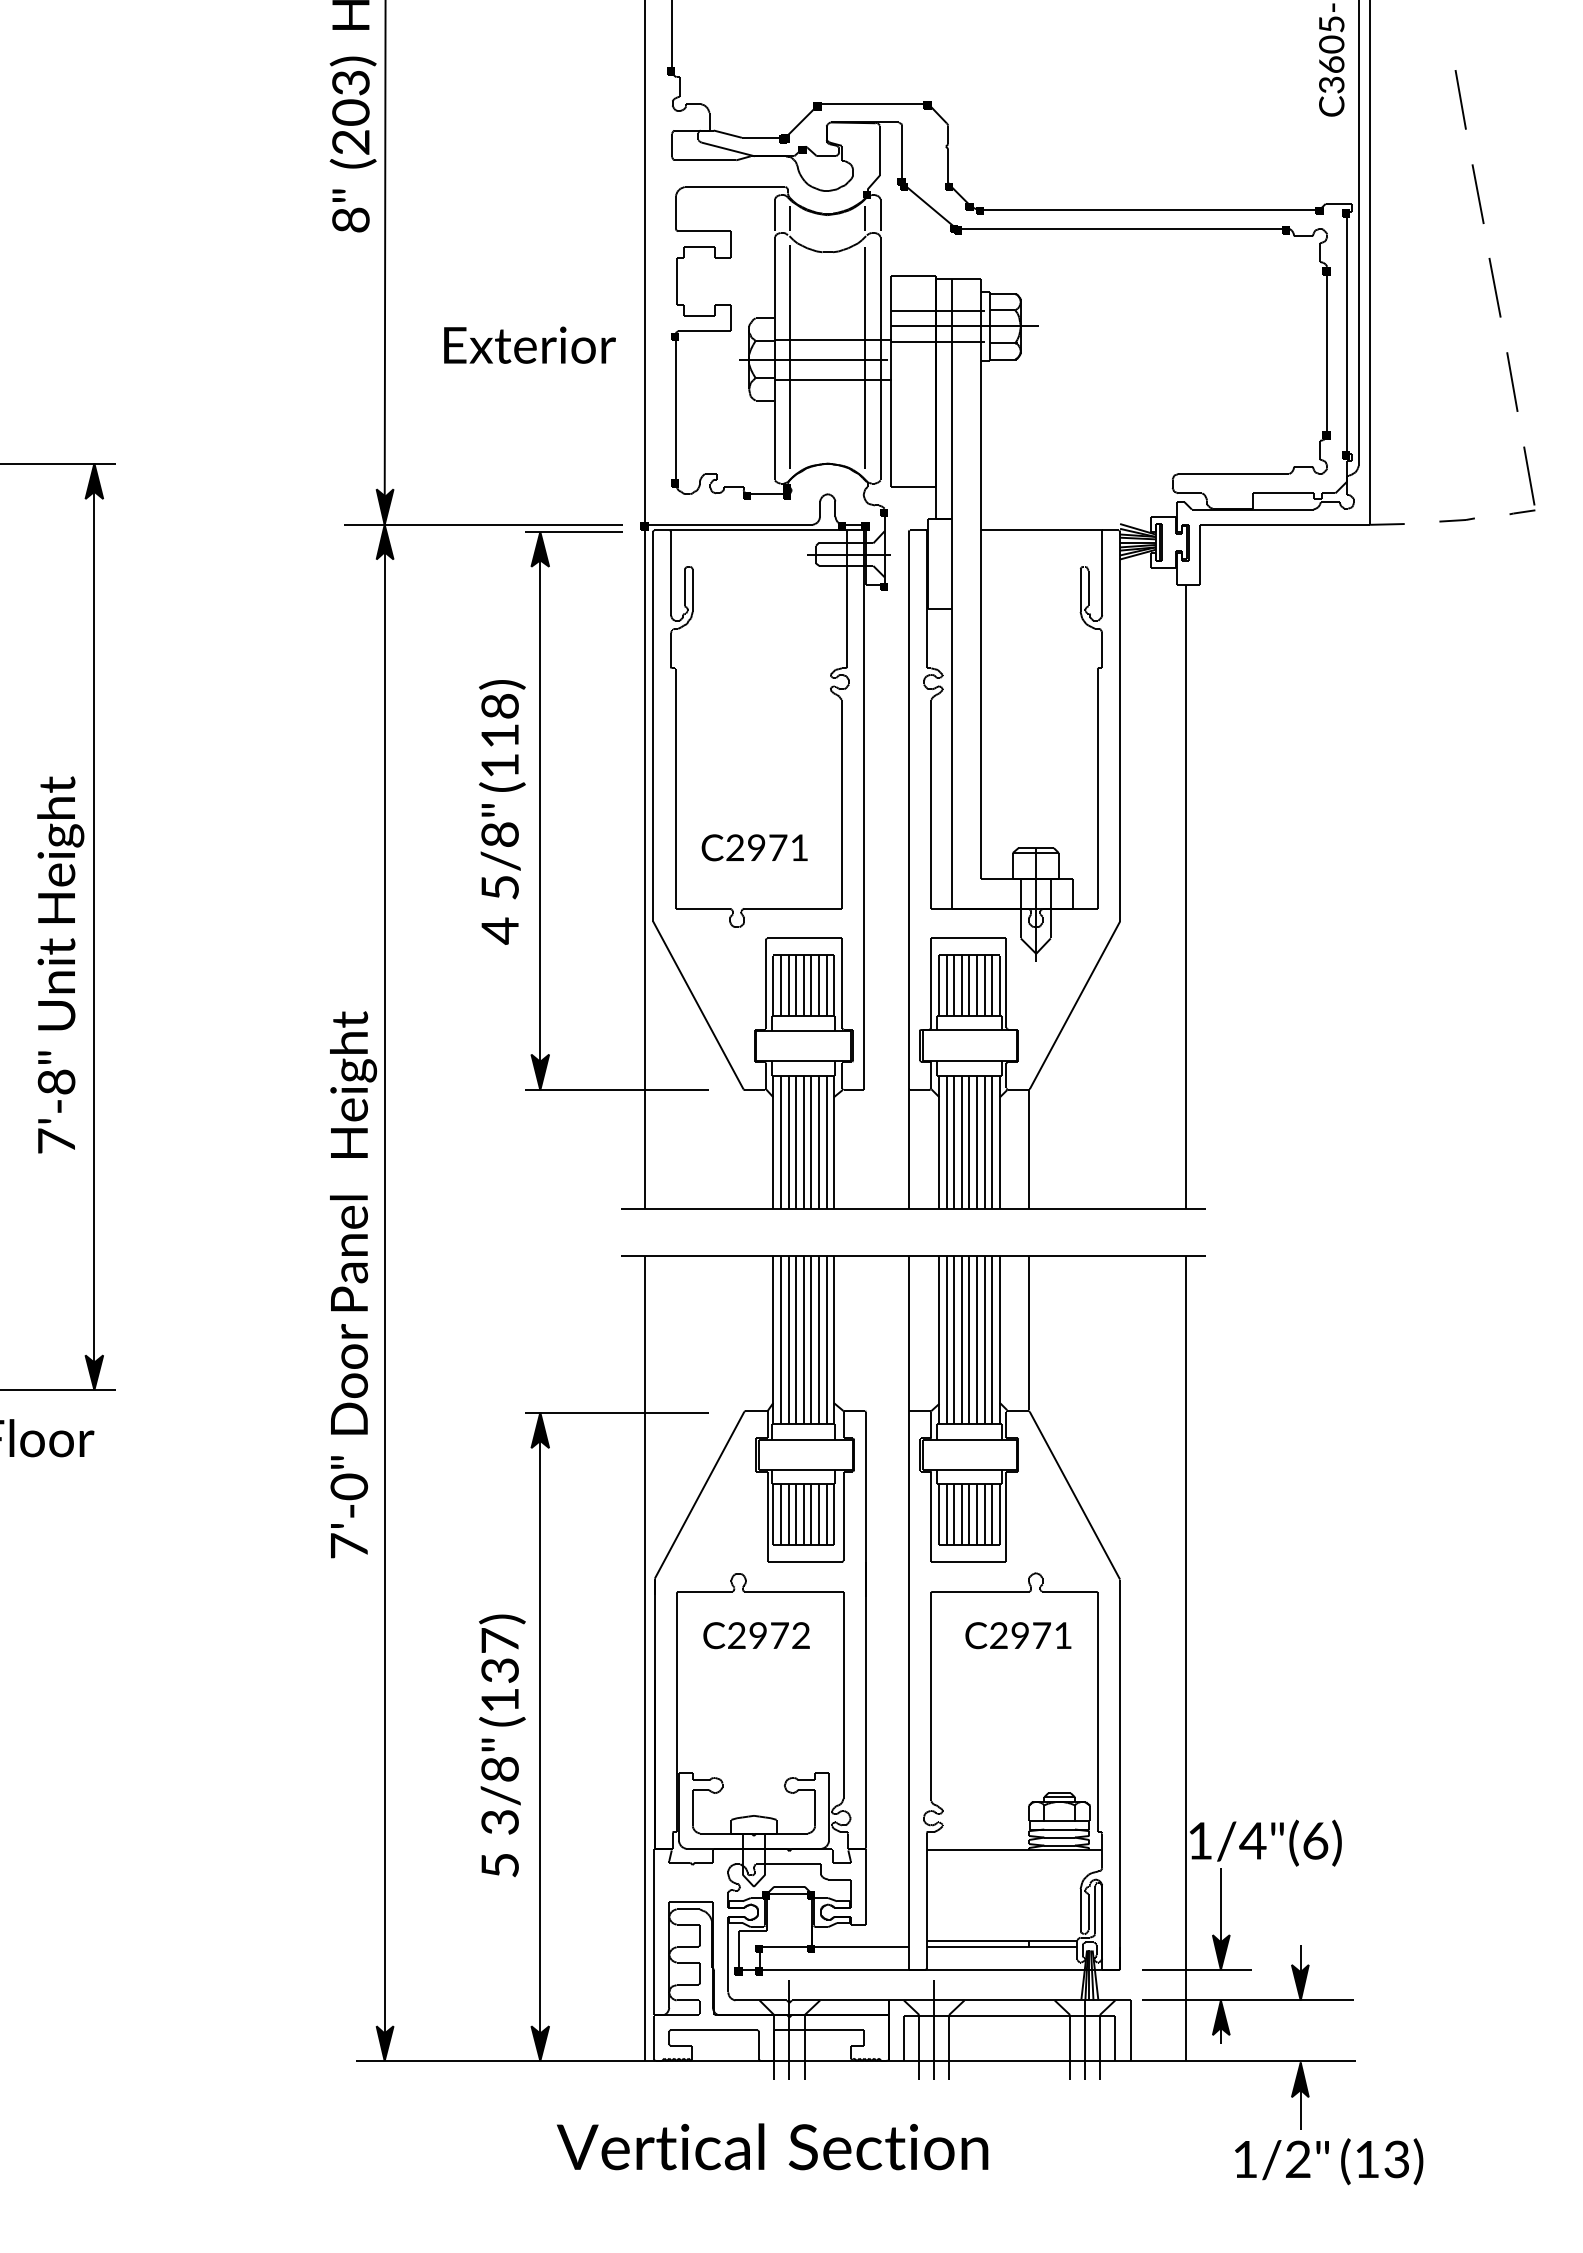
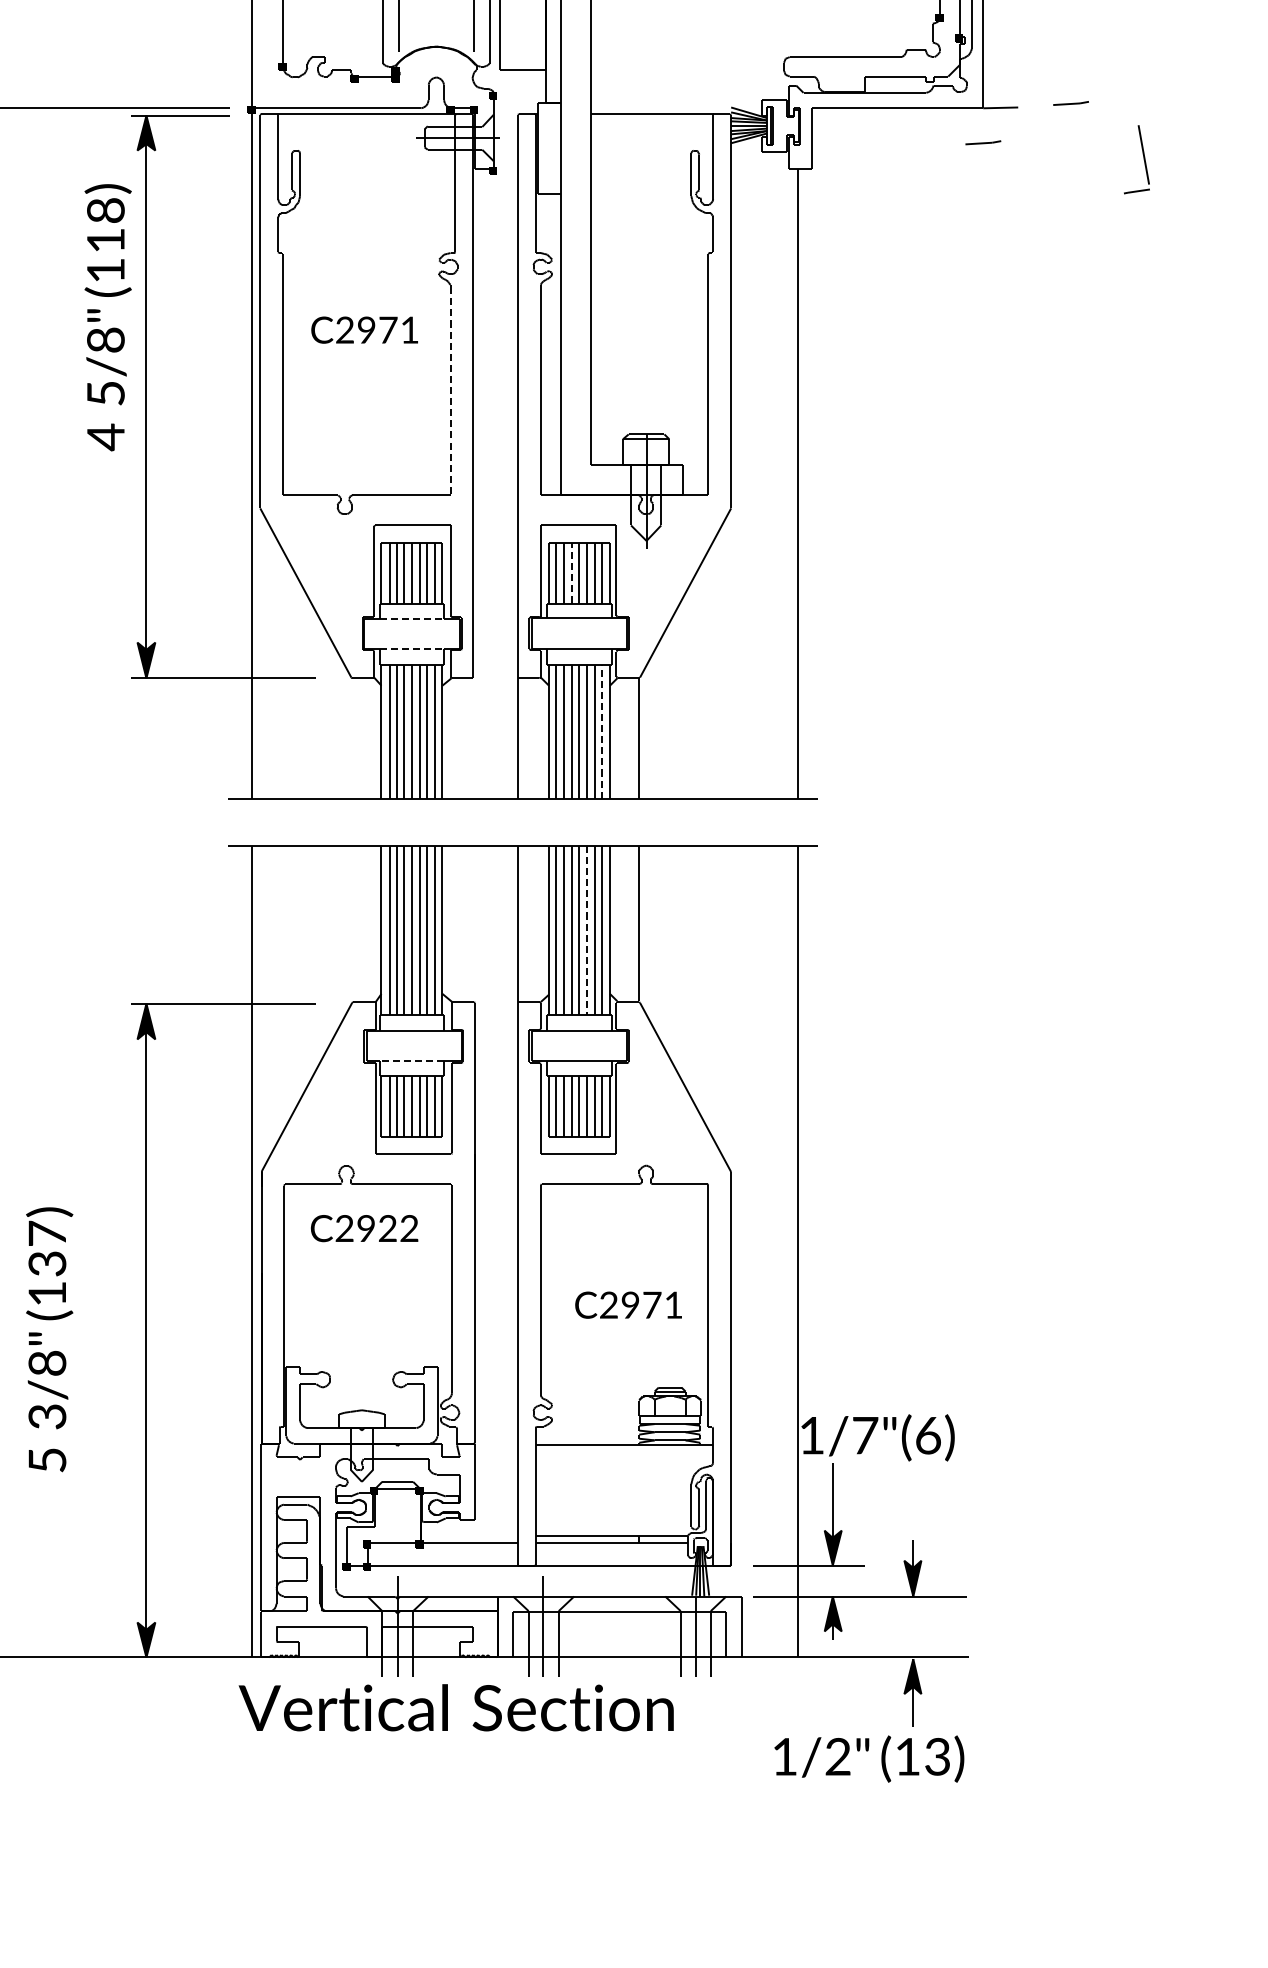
part: (1528, 478) -> (1143, 157), moved
line: (1369, 558) -> (982, 142), added
line: (841, 805) -> (450, 391), solid -> dashed
text: (502, 812) -> (108, 317), moved
text: (754, 847) -> (364, 329), moved
line: (962, 985) -> (572, 572), solid -> dashed
line: (803, 1031) -> (411, 619), solid -> dashed
line: (803, 1061) -> (411, 649), solid -> dashed
line: (991, 1142) -> (601, 731), solid -> dashed
line: (977, 1340) -> (587, 930), solid -> dashed
line: (803, 1469) -> (411, 1061), solid -> dashed
text: (779, 1635) -> (387, 1228), C2972 -> C2922
text: (1018, 1635) -> (628, 1305), moved
text: (502, 1745) -> (49, 1339), moved
text: (1252, 1840) -> (864, 1435), 1/4"(6) -> 1/7"(6)
text: (772, 2146) -> (456, 1707), moved
text: (1329, 2161) -> (869, 1758), moved

